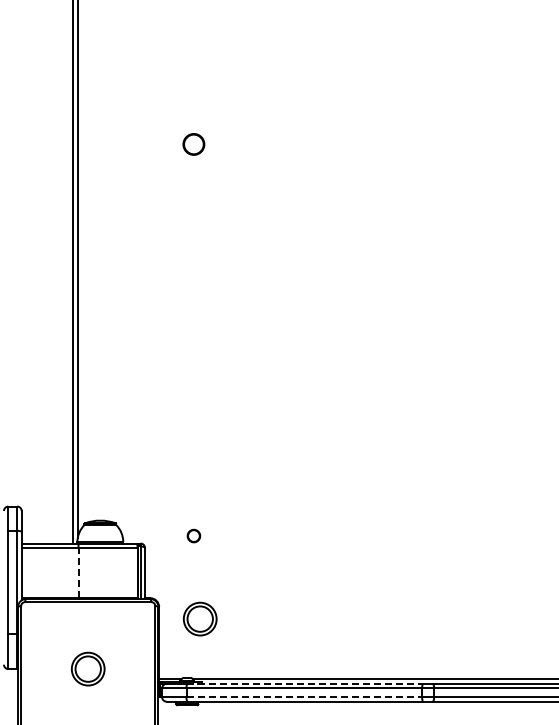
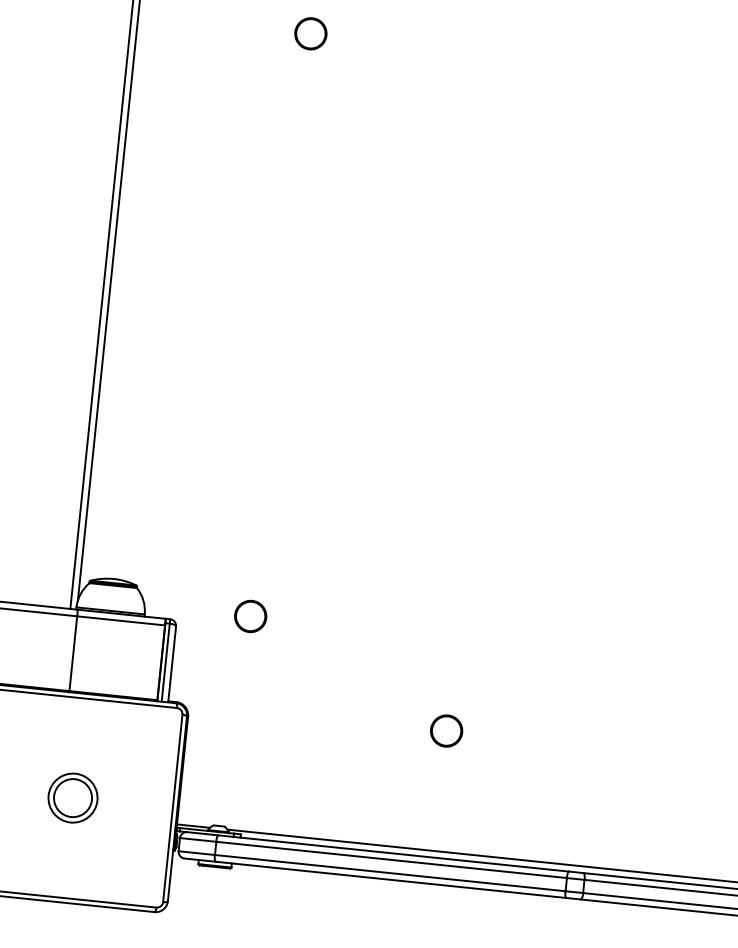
part: (193, 535) -> (250, 615), size x1.67
line: (78, 572) -> (73, 652), dashed -> solid
part: (331, 598) -> (445, 730), added
part: (200, 618) -> (247, 740), removed
line: (305, 683) -> (394, 852), dashed -> solid
line: (304, 697) -> (390, 873), dashed -> solid

